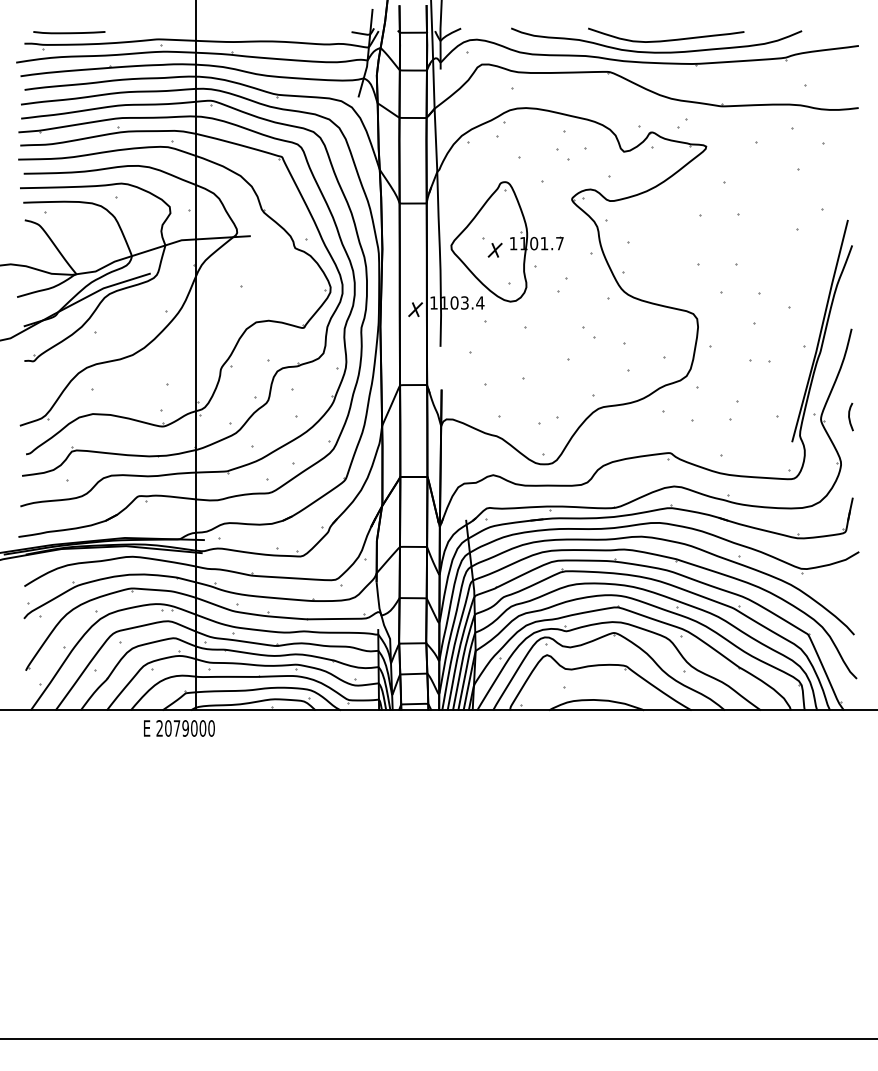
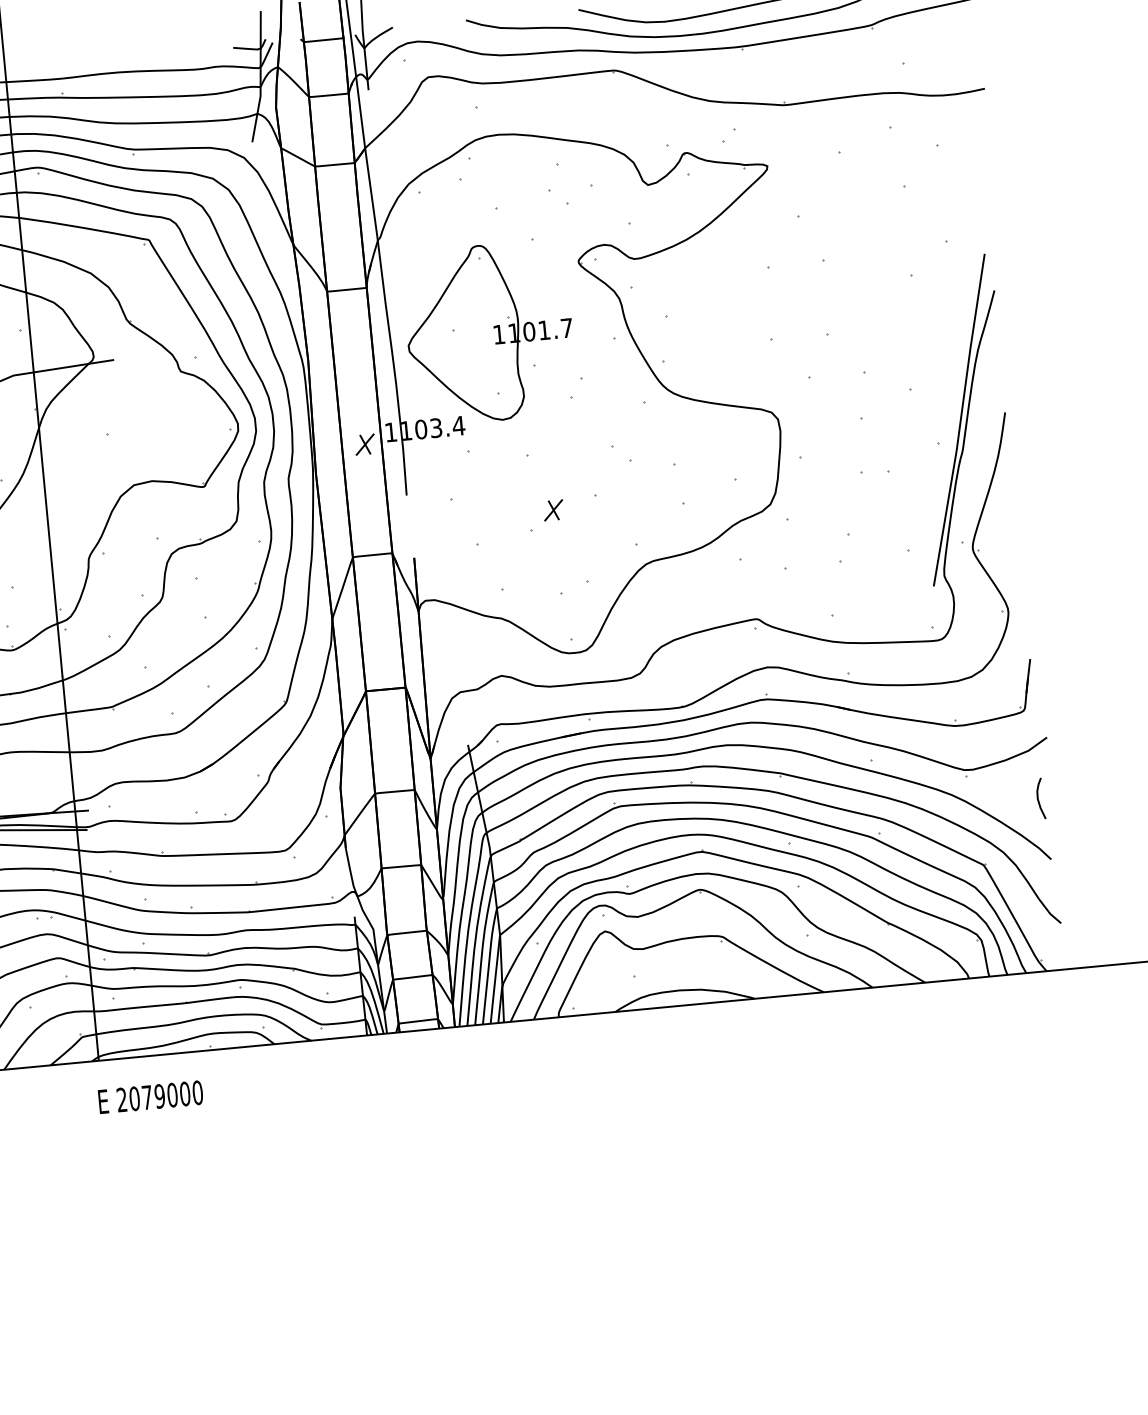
part: (494, 249) -> (552, 509), moved
curve: (849, 416) -> (1038, 798), moved
text: (179, 728) -> (150, 1097), moved

